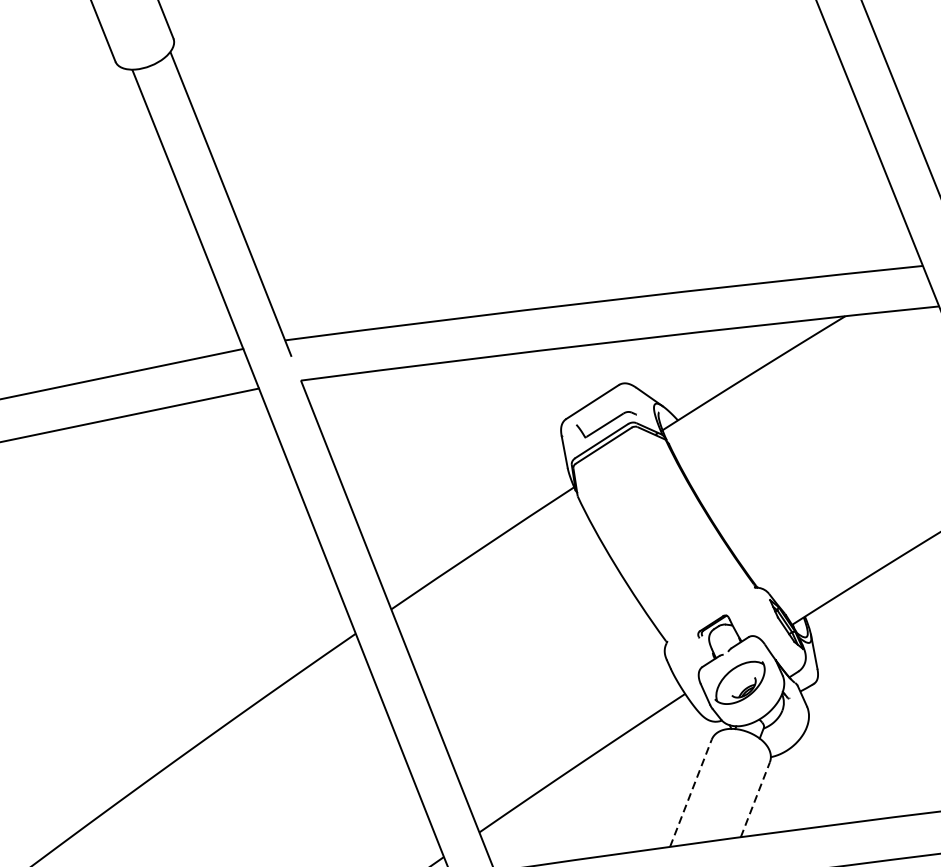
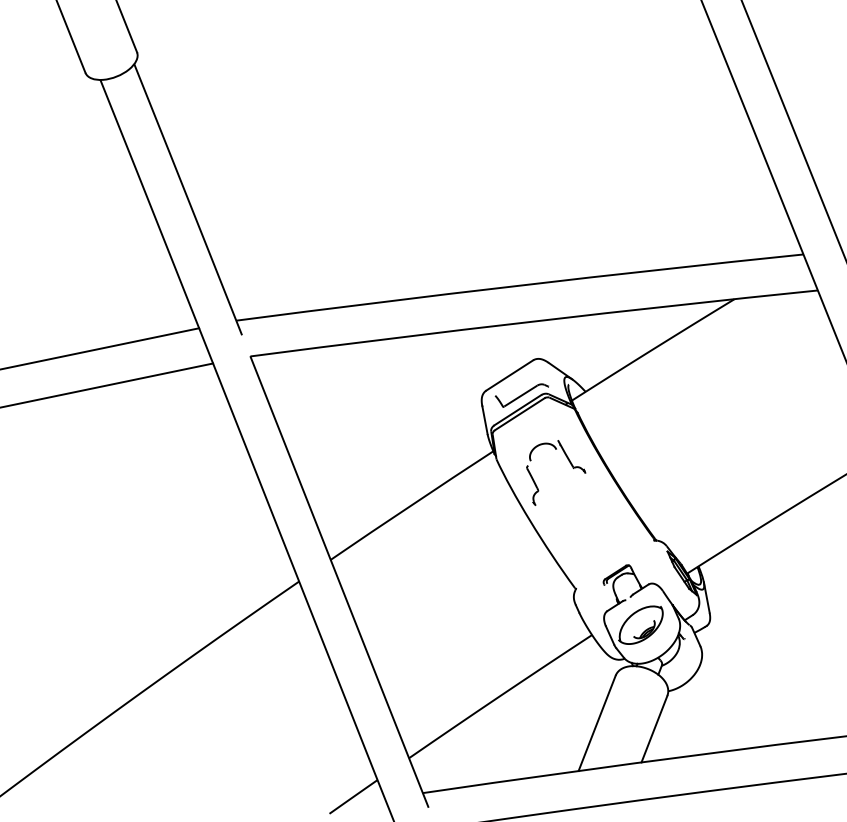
part: (660, 502) -> (570, 464), added
line: (691, 792) -> (597, 722), dashed -> solid
line: (755, 800) -> (654, 729), dashed -> solid

